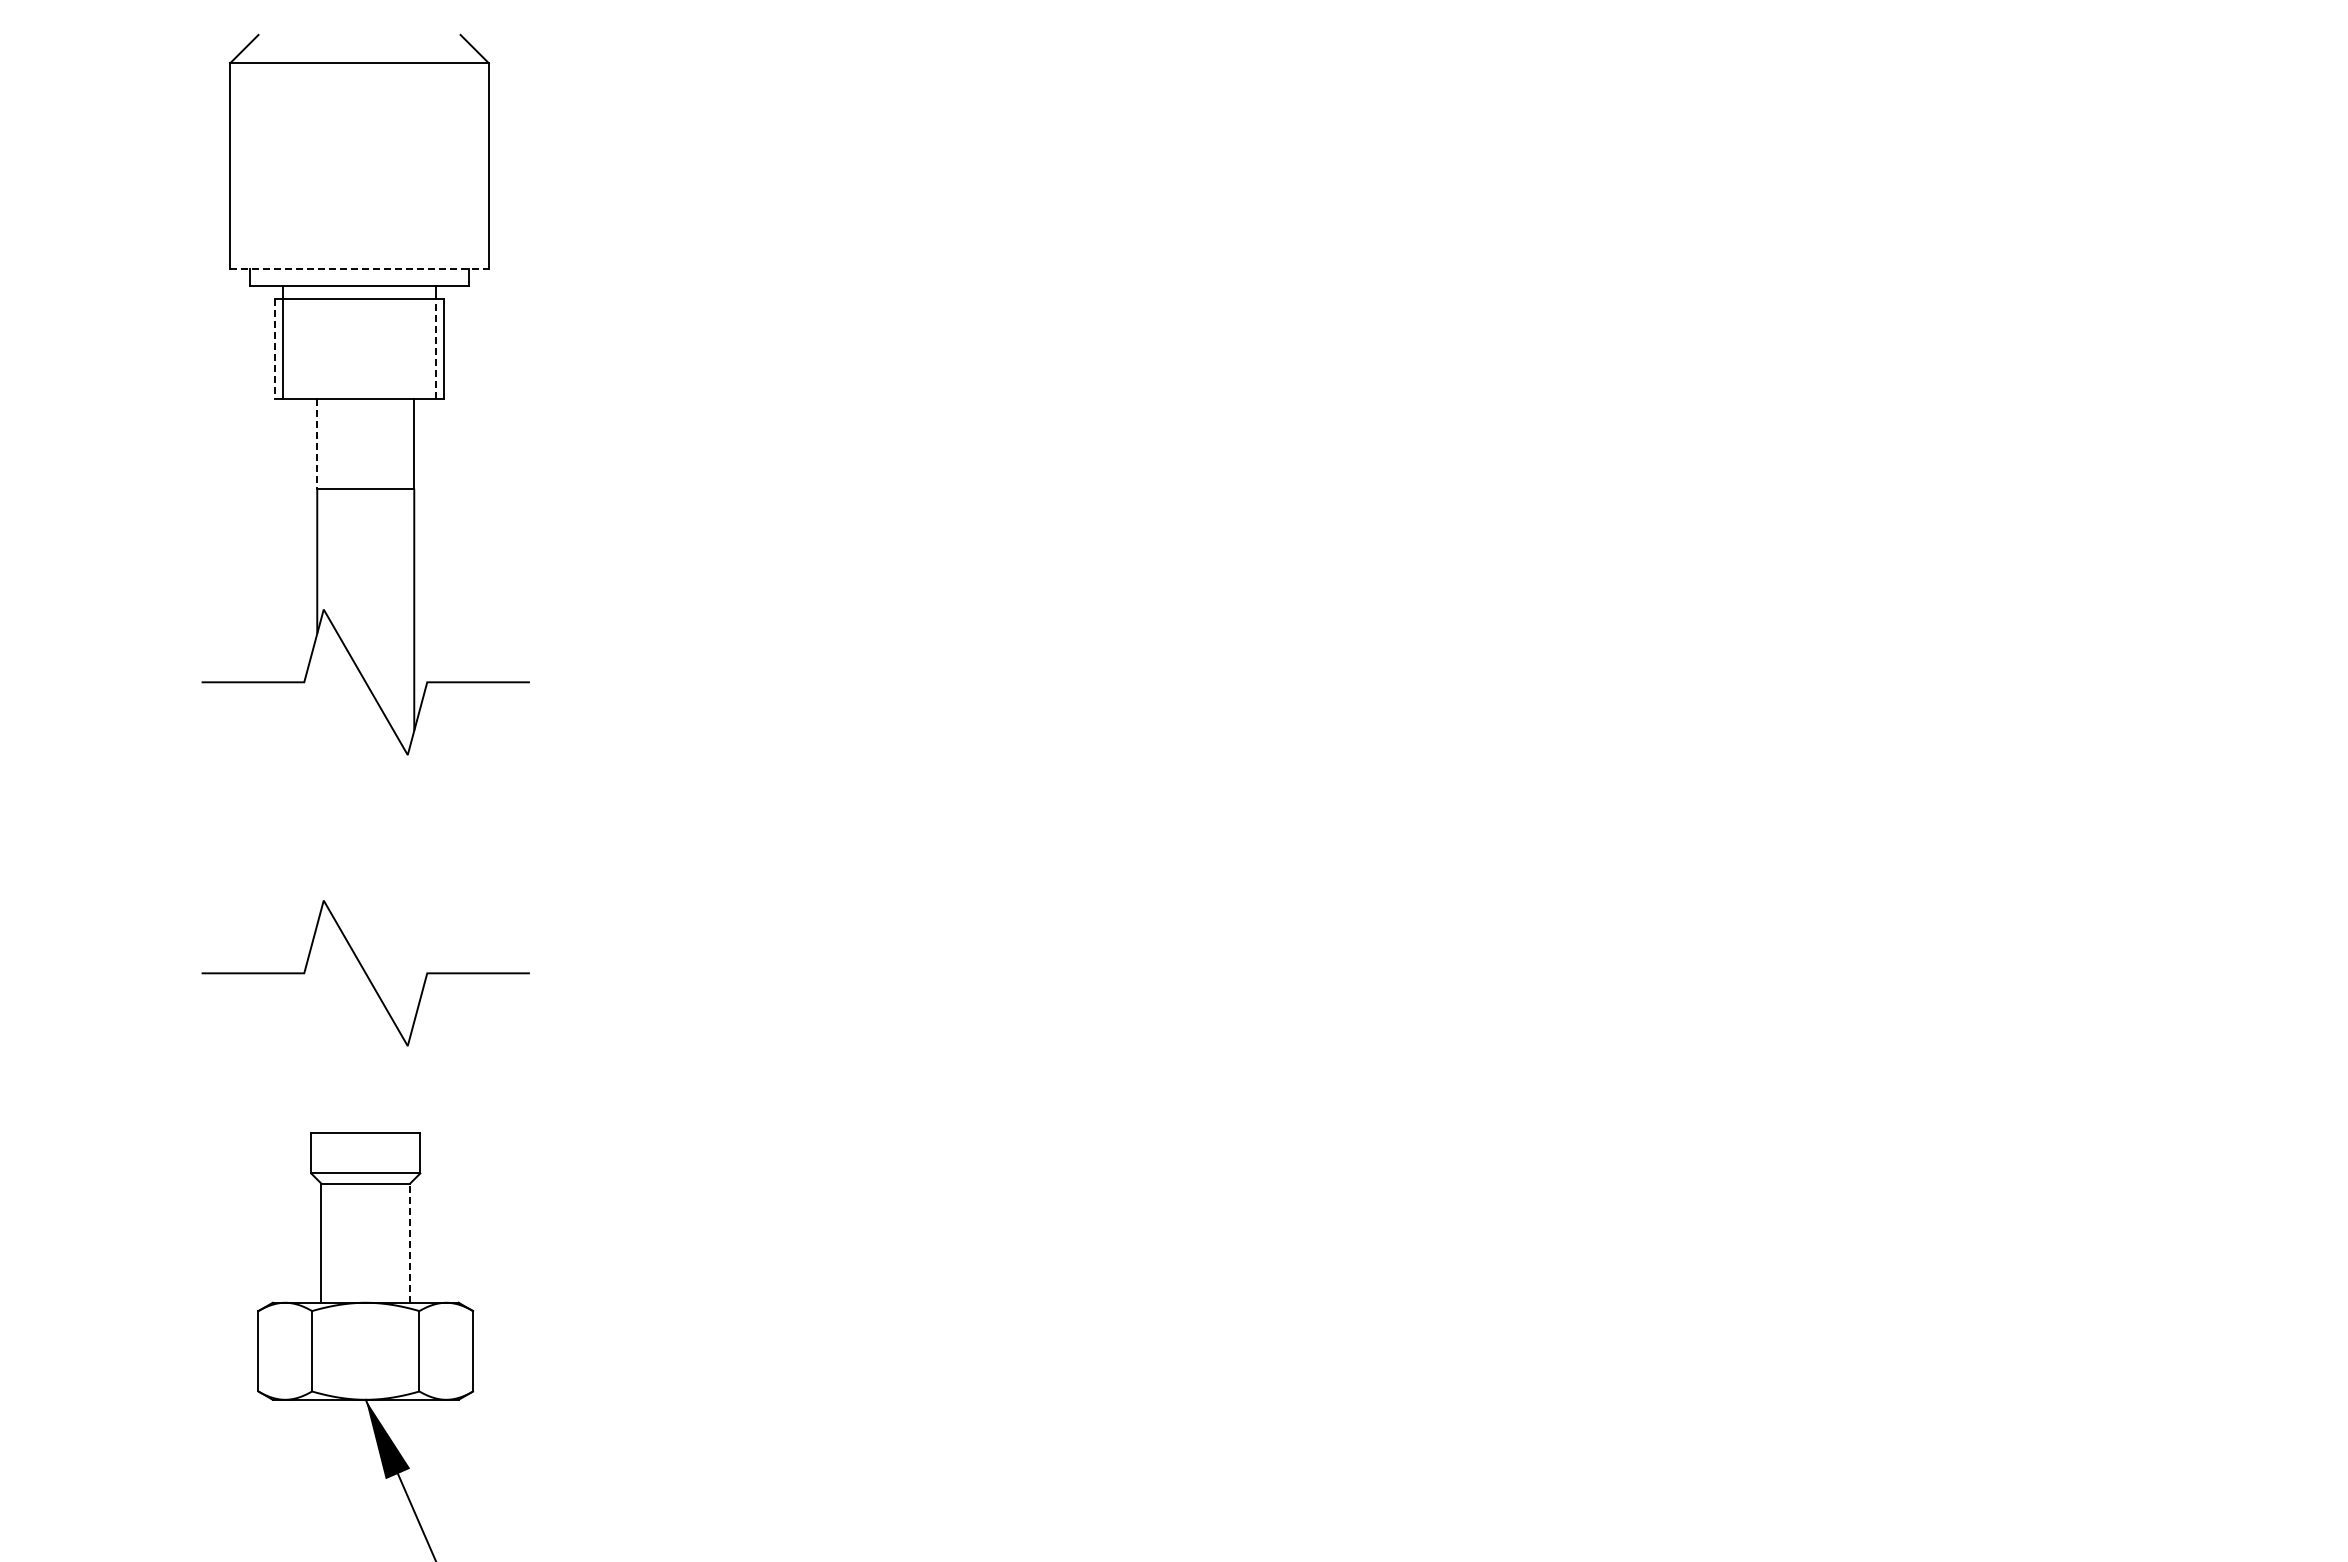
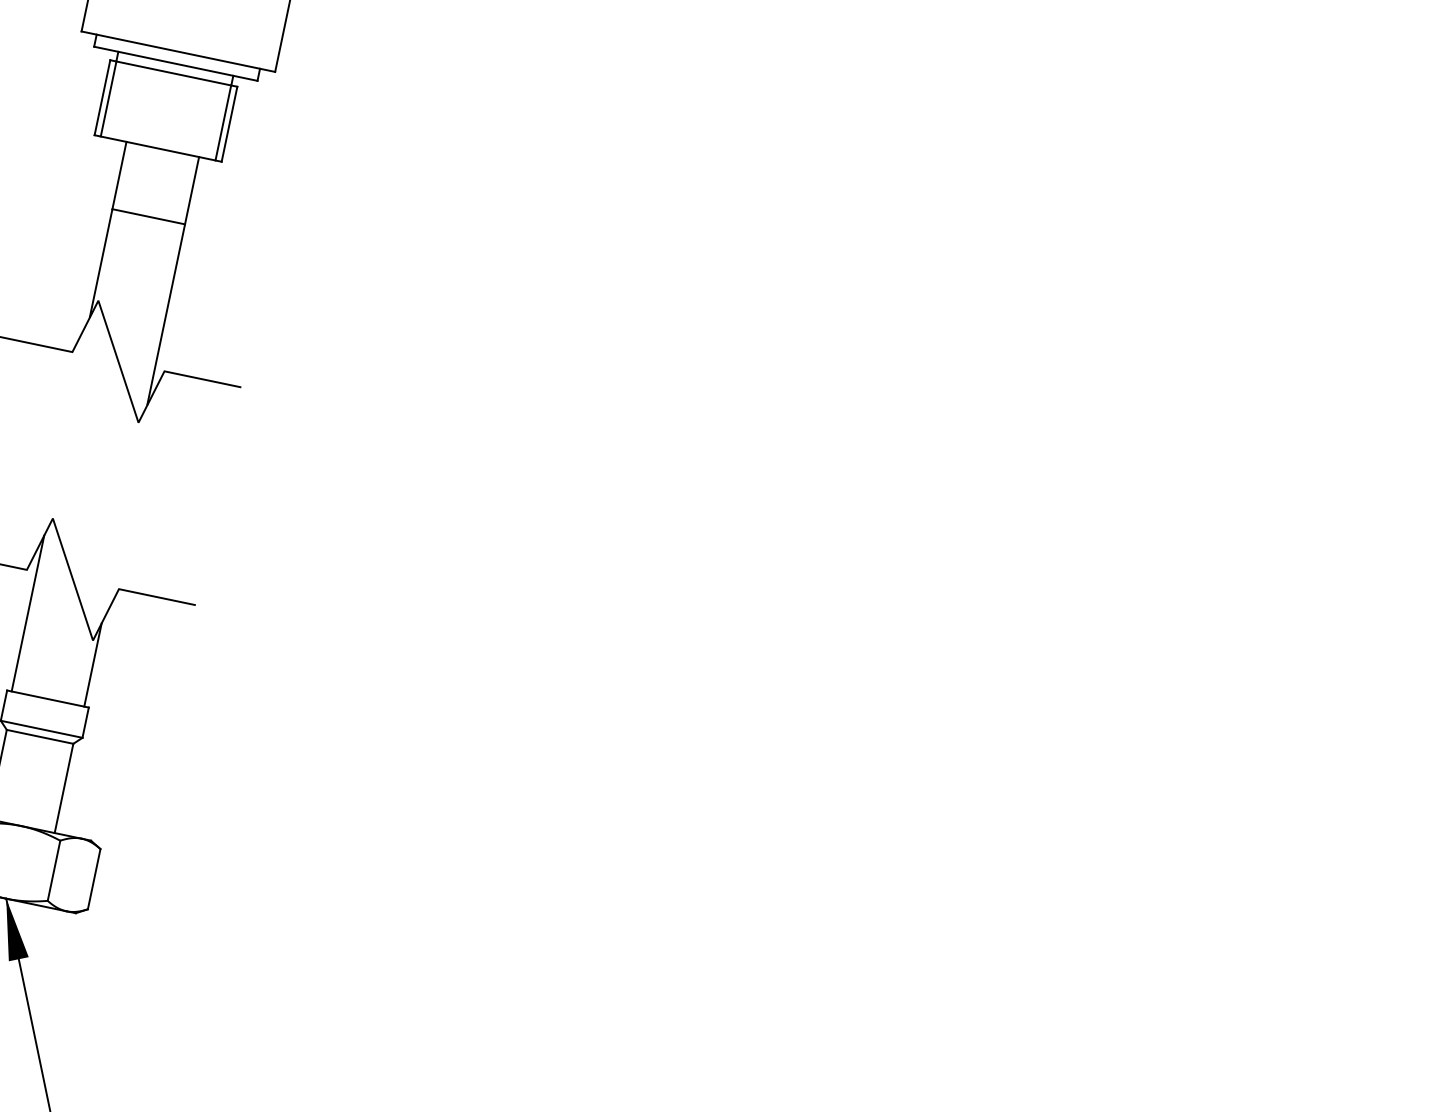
line: (360, 269) -> (179, 51), dashed -> solid
line: (436, 348) -> (223, 122), dashed -> solid
line: (274, 349) -> (102, 98), dashed -> solid
line: (317, 443) -> (119, 175), dashed -> solid
line: (317, 1028) -> (28, 613), added
line: (414, 1077) -> (93, 665), added
line: (410, 1243) -> (64, 788), dashed -> solid

